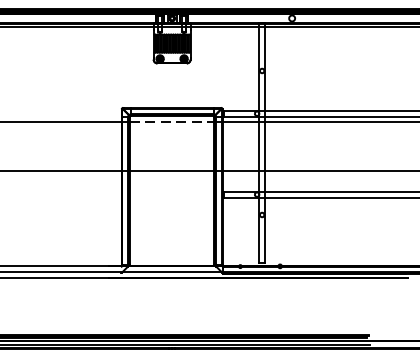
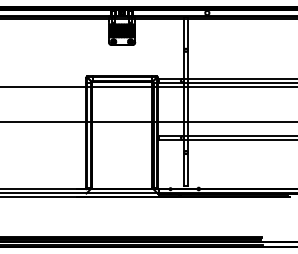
line: (172, 121) -> (122, 86), dashed -> solid

